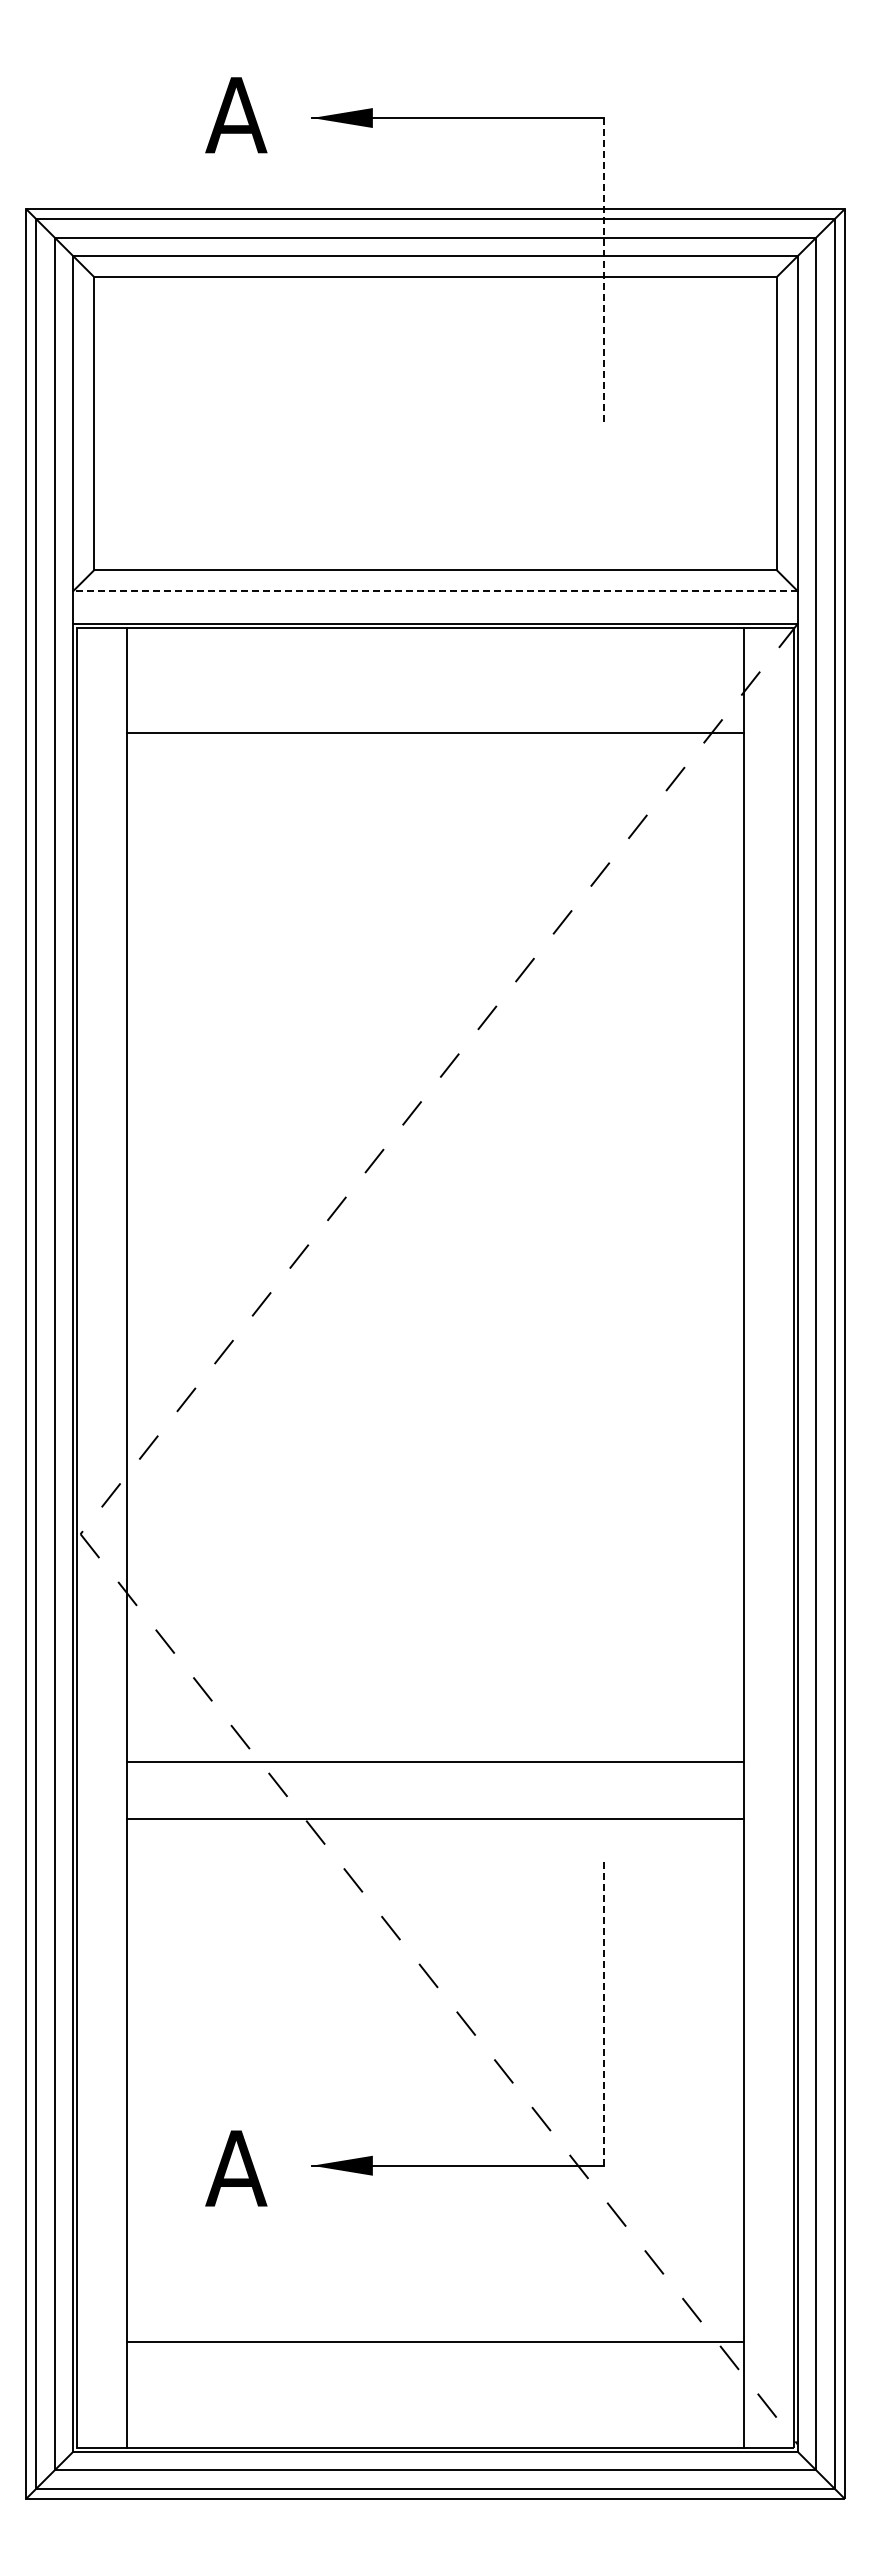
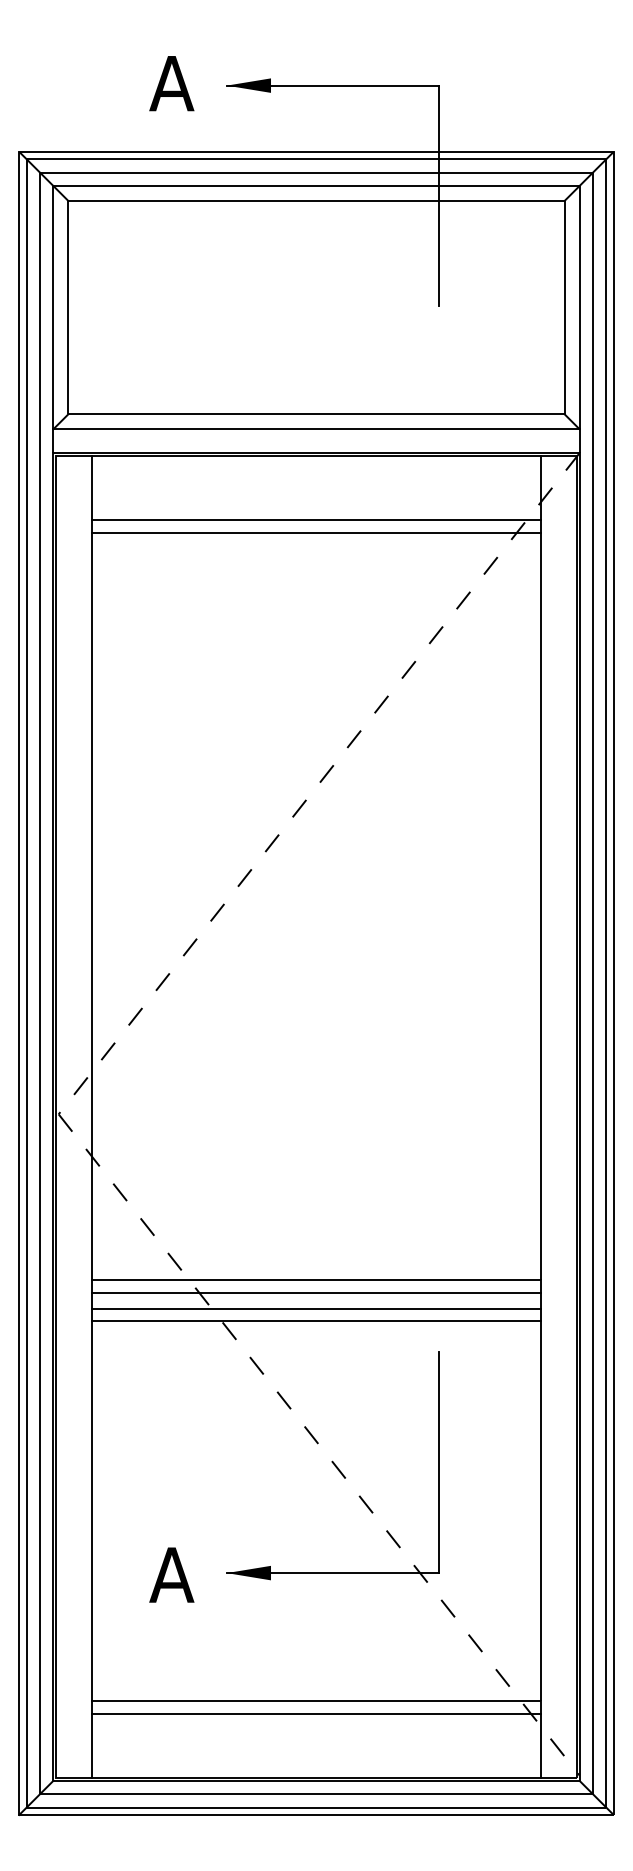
line: (603, 270) -> (438, 196), dashed -> solid
line: (435, 591) -> (316, 429), dashed -> solid
line: (435, 715) -> (316, 519), added
line: (435, 1779) -> (316, 1292), added
line: (435, 1801) -> (316, 1308), added
line: (603, 2013) -> (438, 1462), dashed -> solid
line: (435, 2359) -> (316, 1713), added

